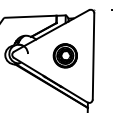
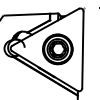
part: (64, 55) -> (57, 49), size x1.43

